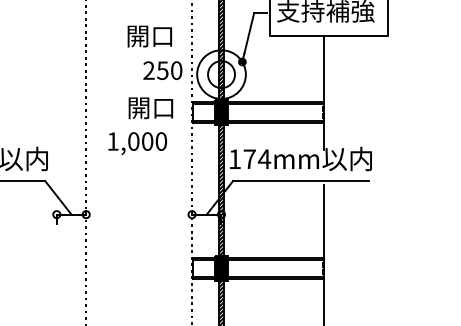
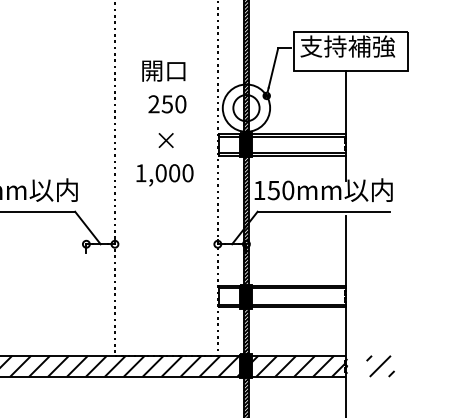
text: (149, 35) -> (163, 70), moved
text: (162, 70) -> (167, 104), moved
text: (150, 107) -> (177, 140), 開口 -> ×
text: (256, 159) -> (280, 190), 174mm -> 150mm

